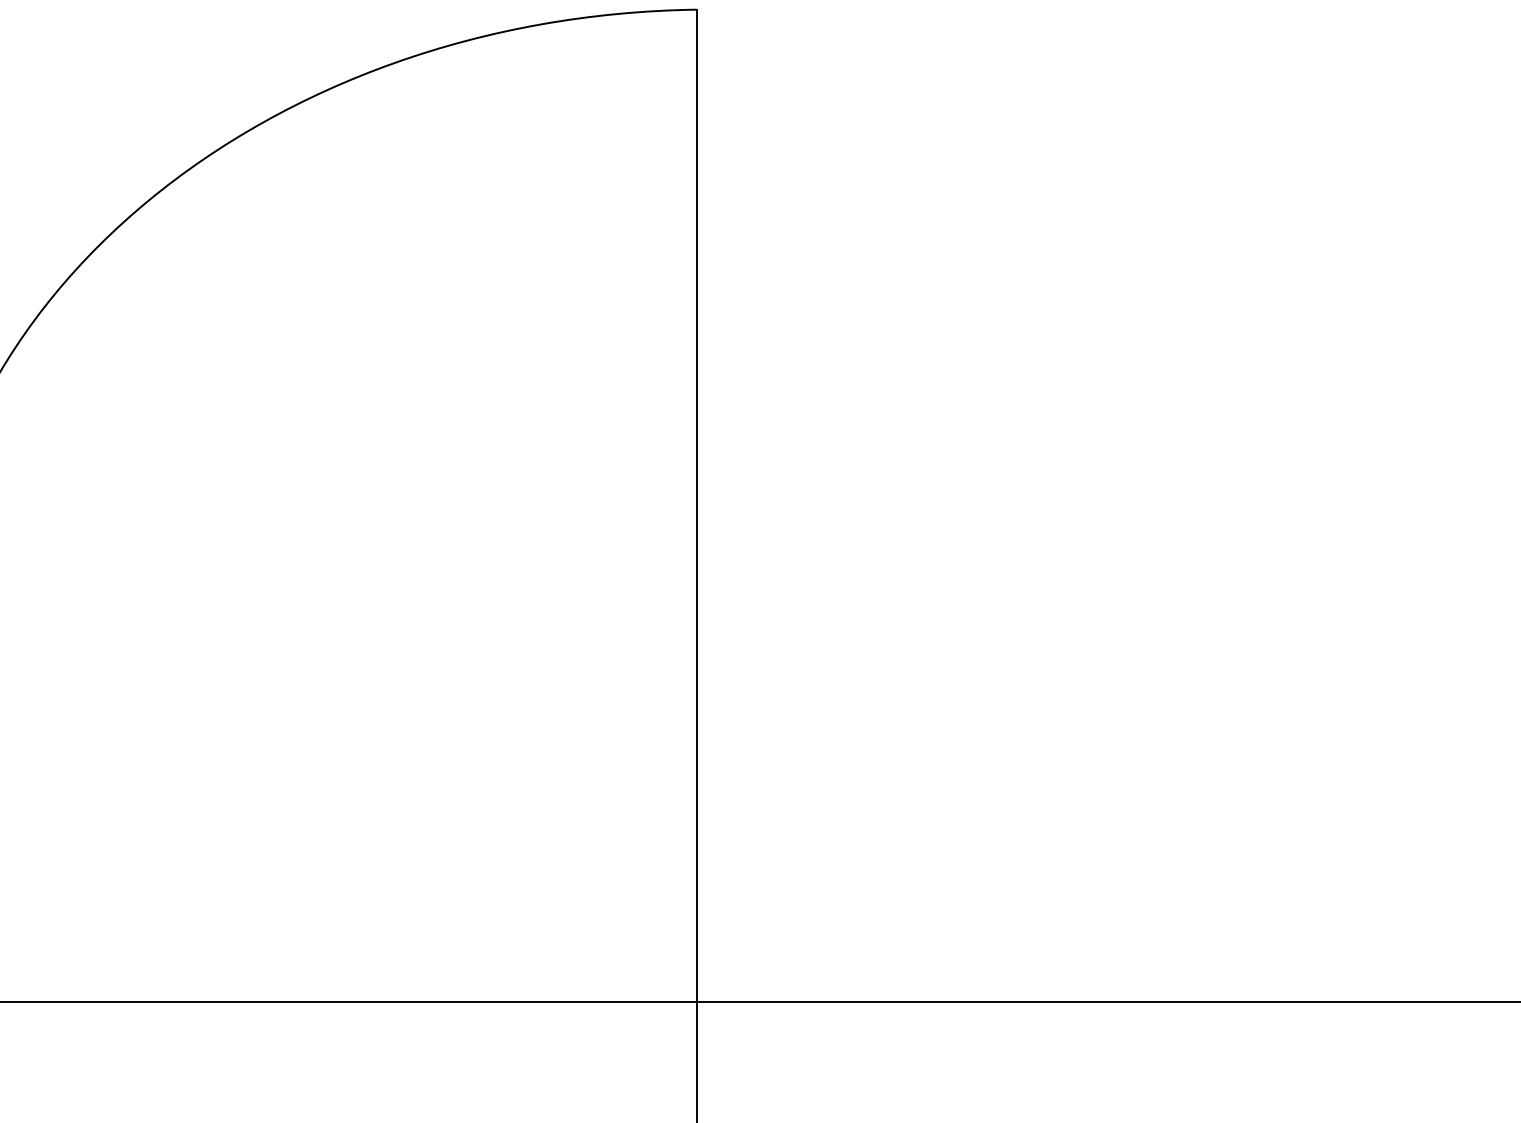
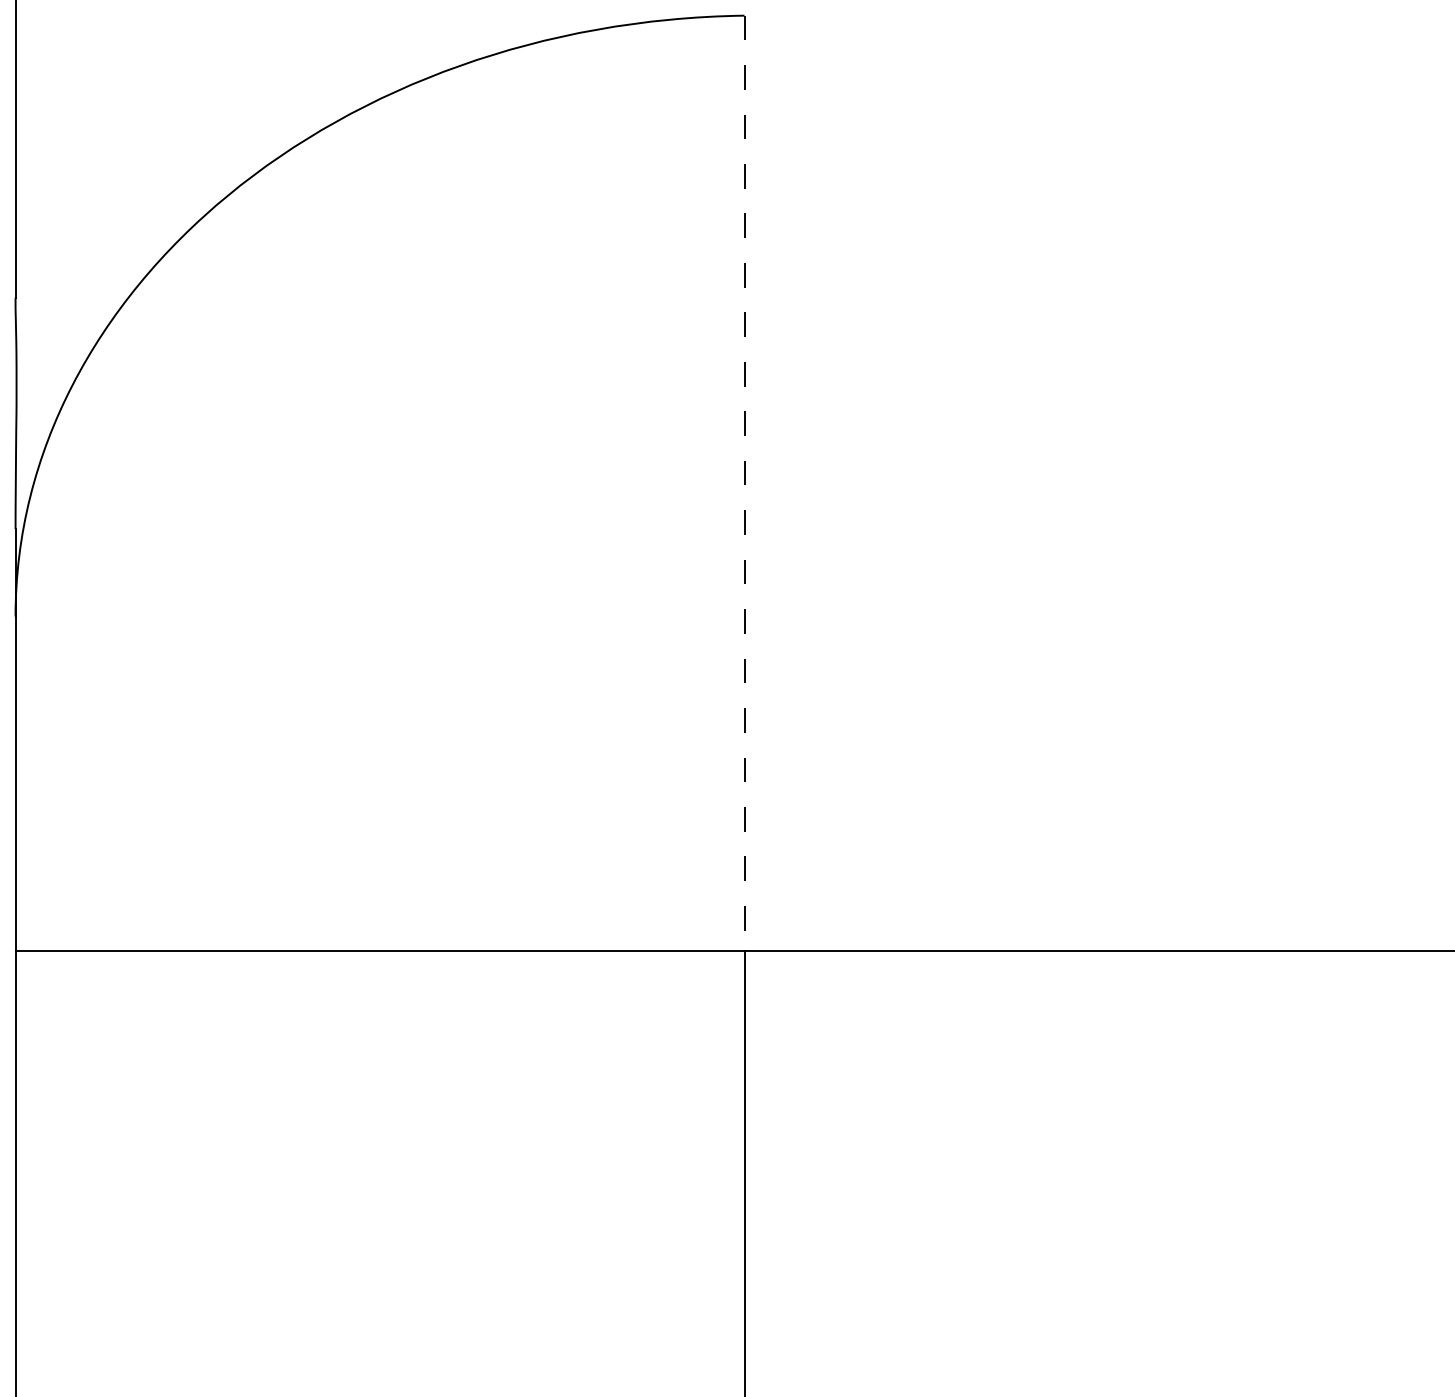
line: (696, 506) -> (744, 483), solid -> dashed

